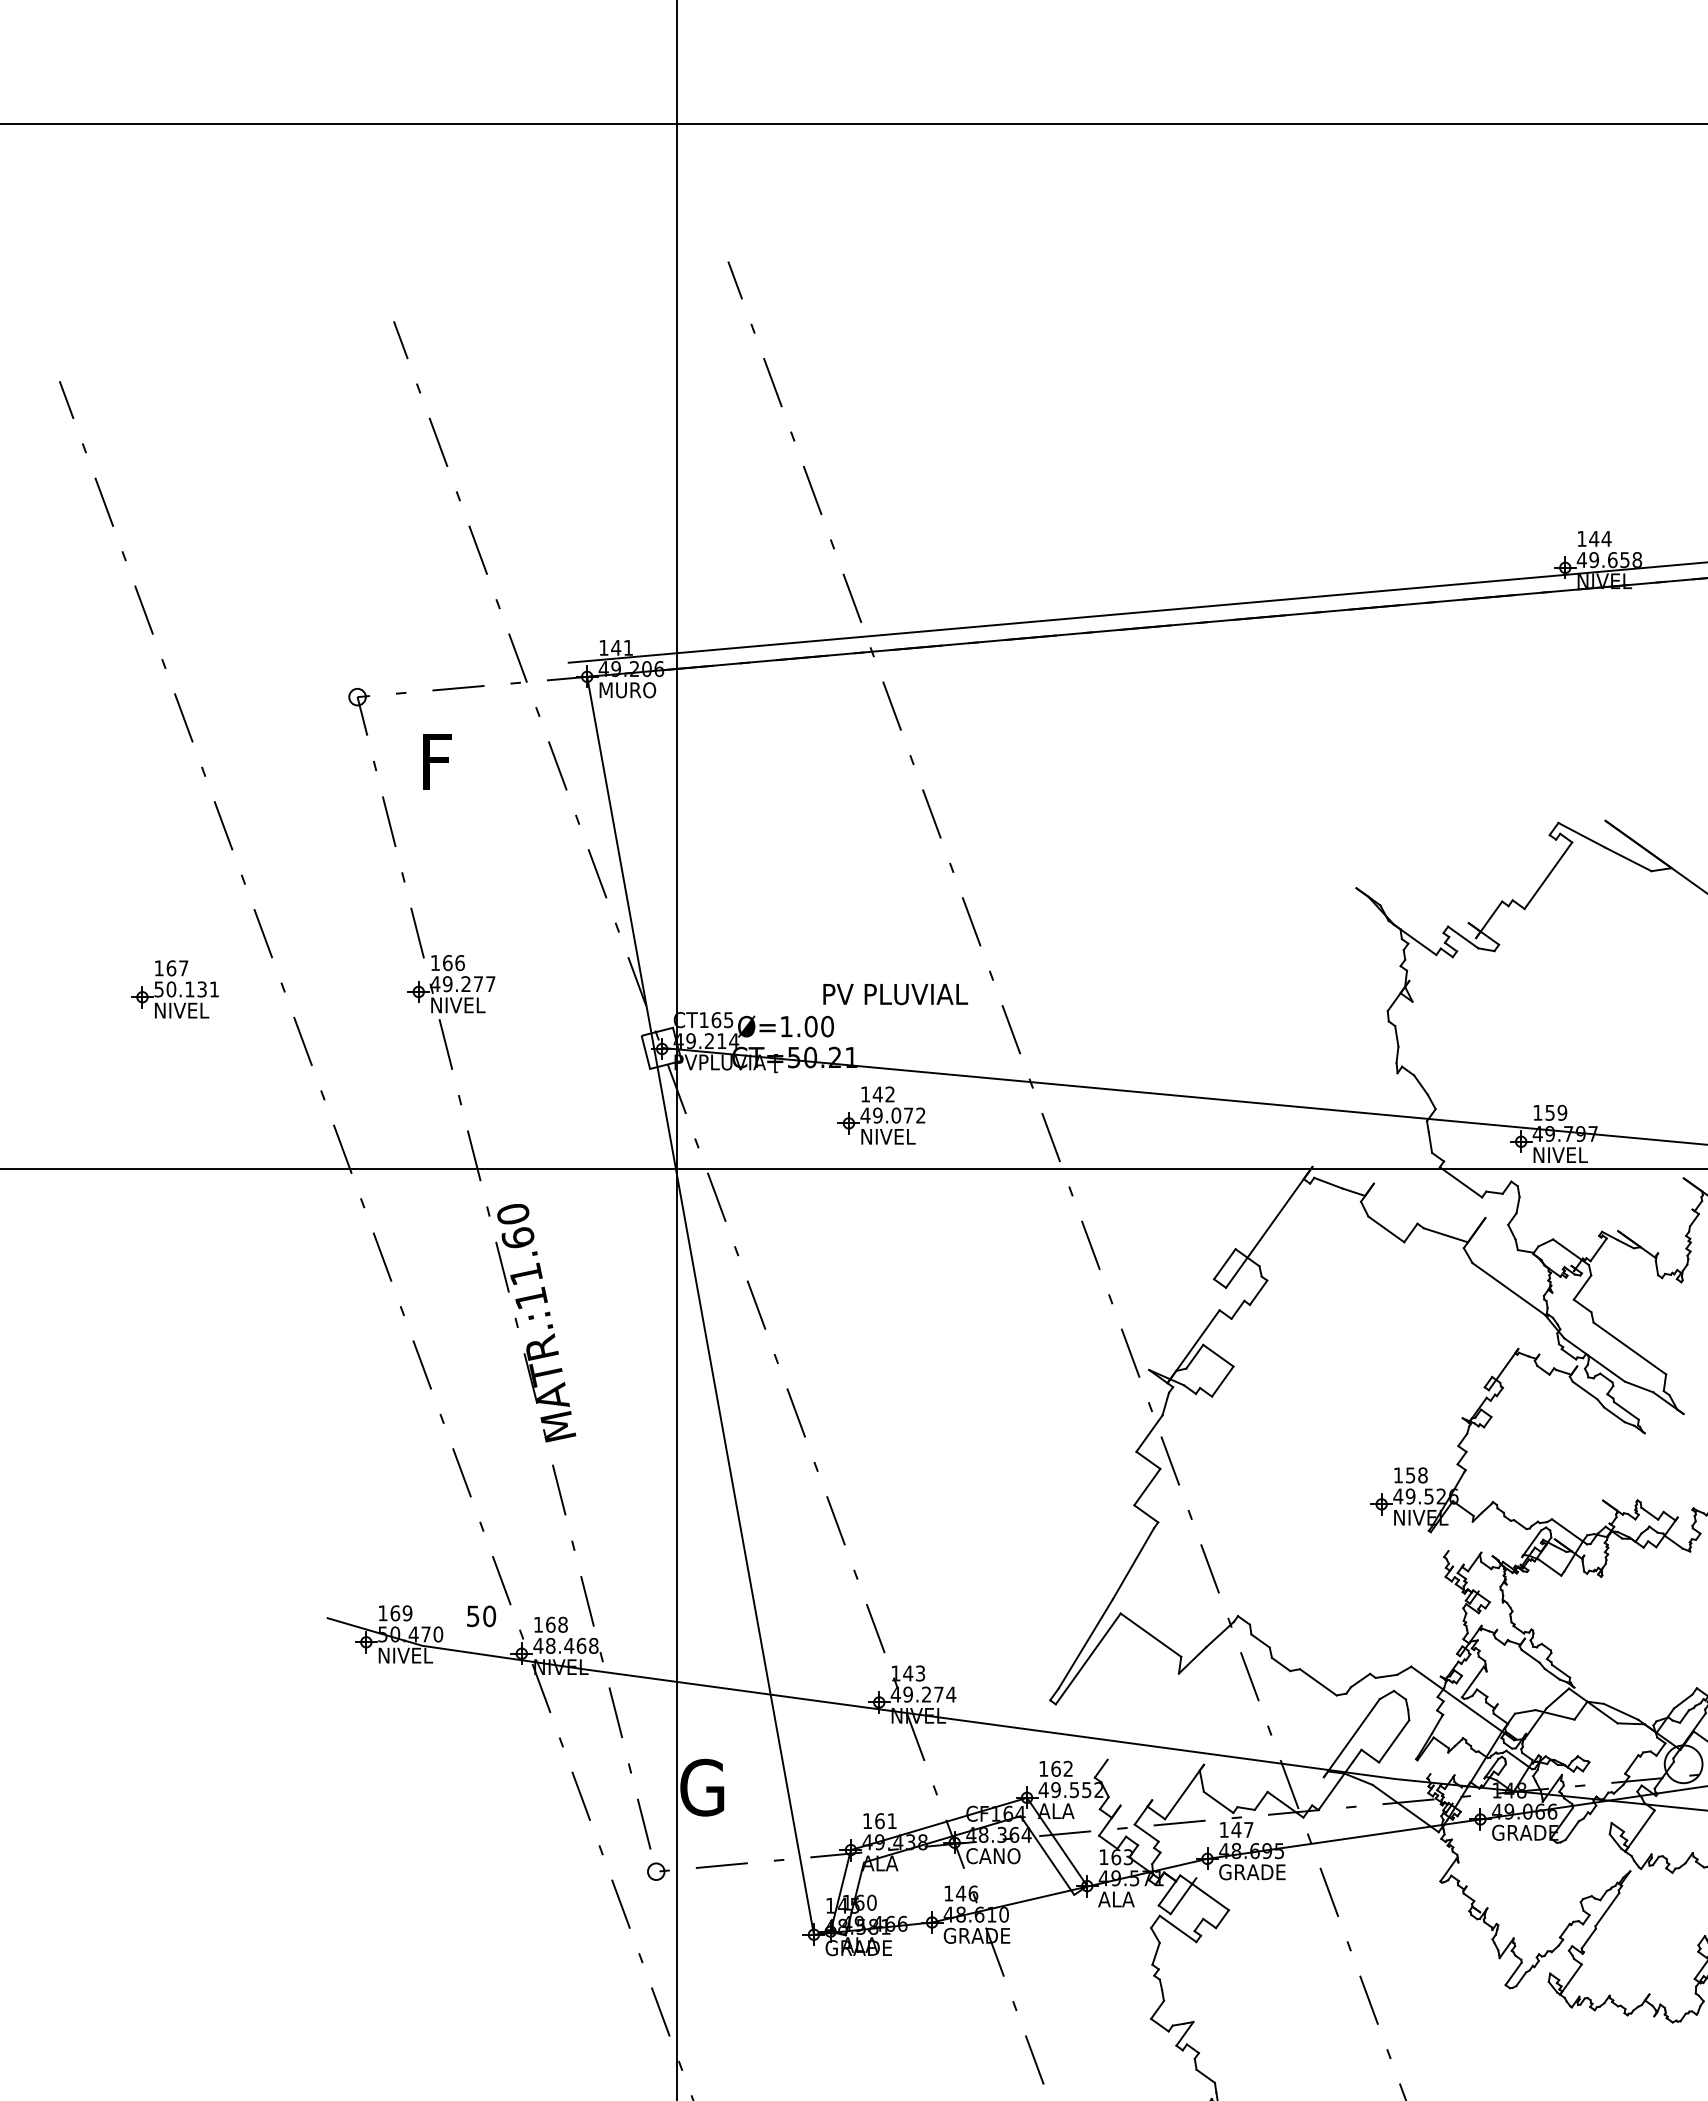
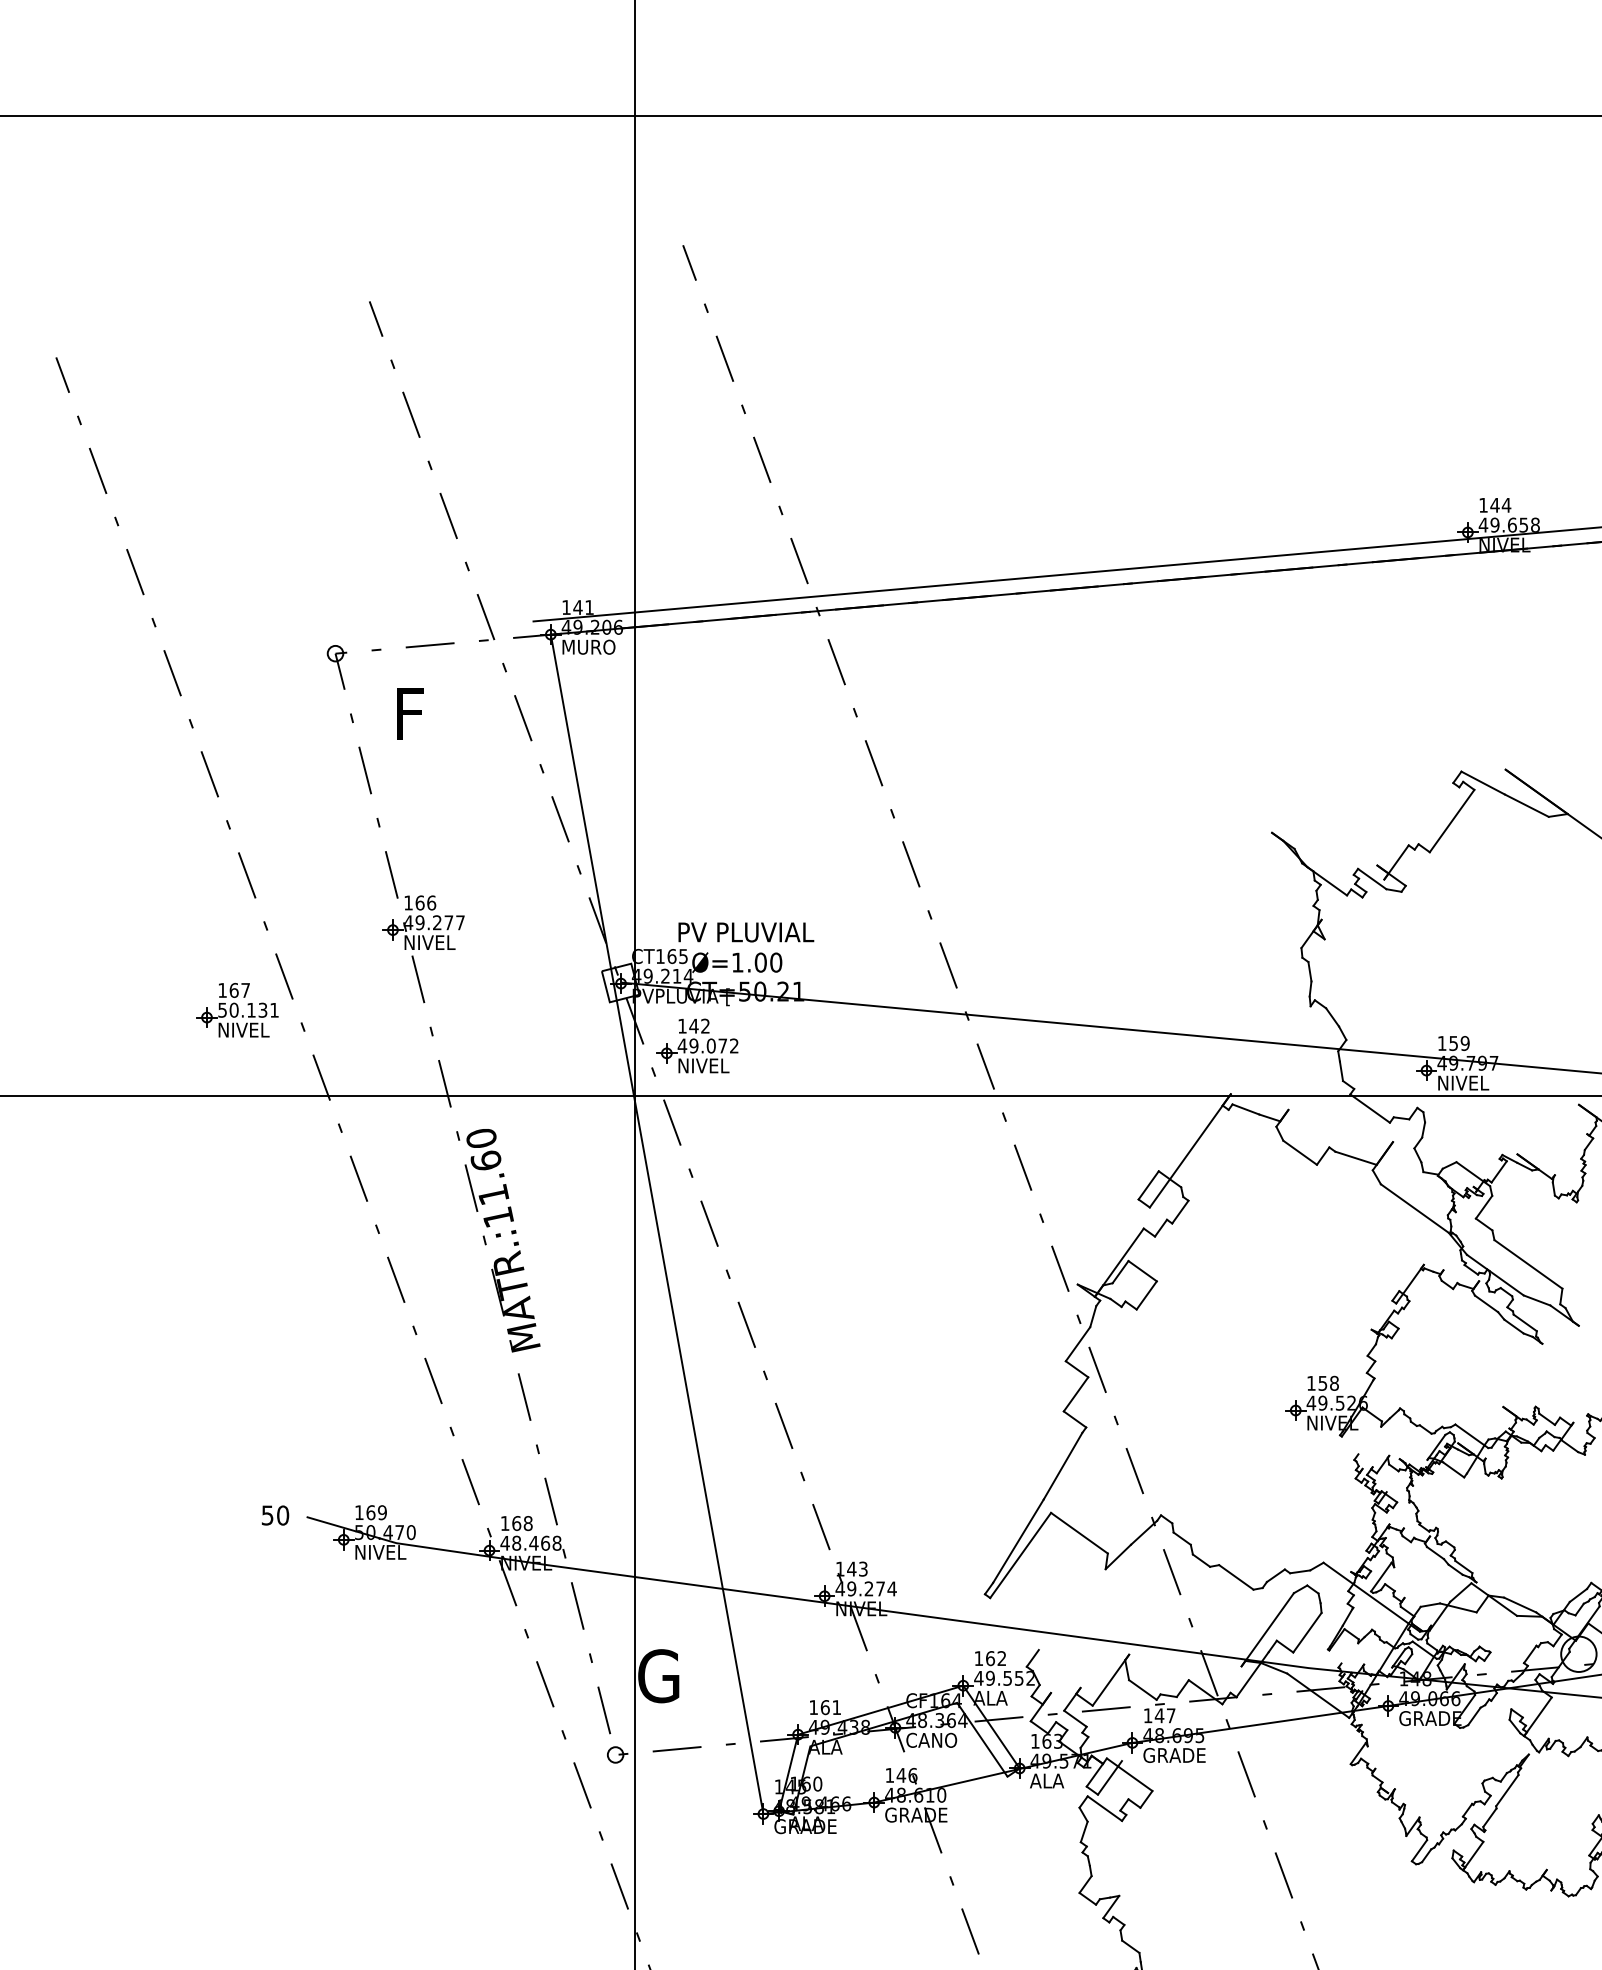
part: (174, 989) -> (237, 1010), moved
text: (895, 994) -> (746, 932), moved
part: (881, 1115) -> (697, 1045), moved
text: (481, 1616) -> (275, 1515), moved

